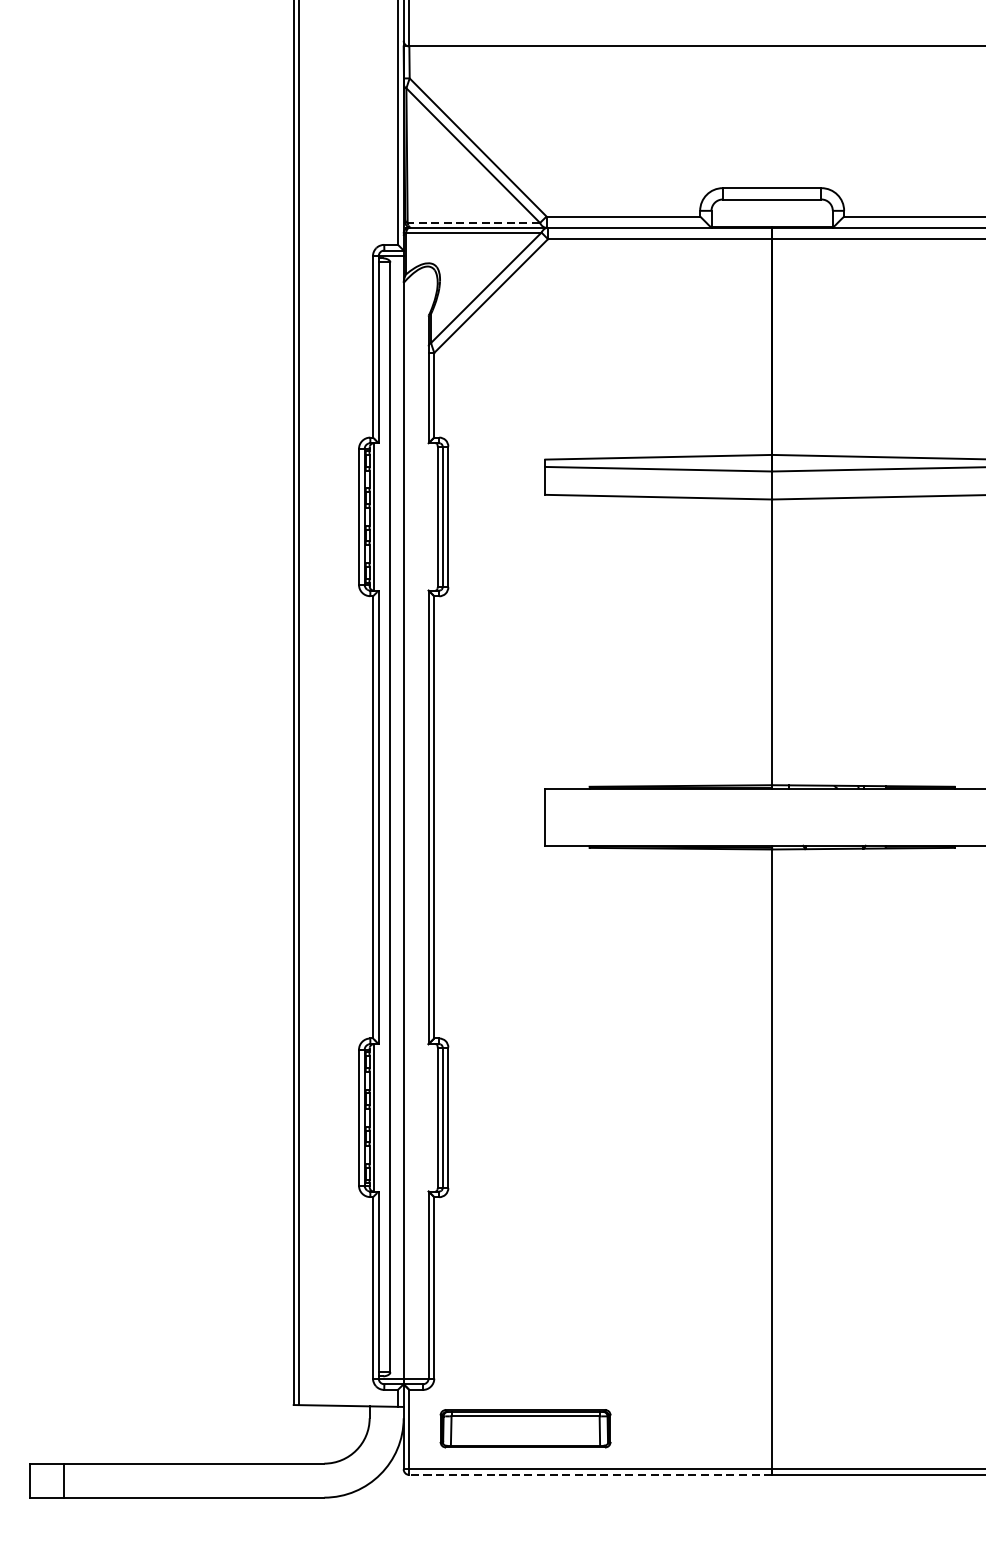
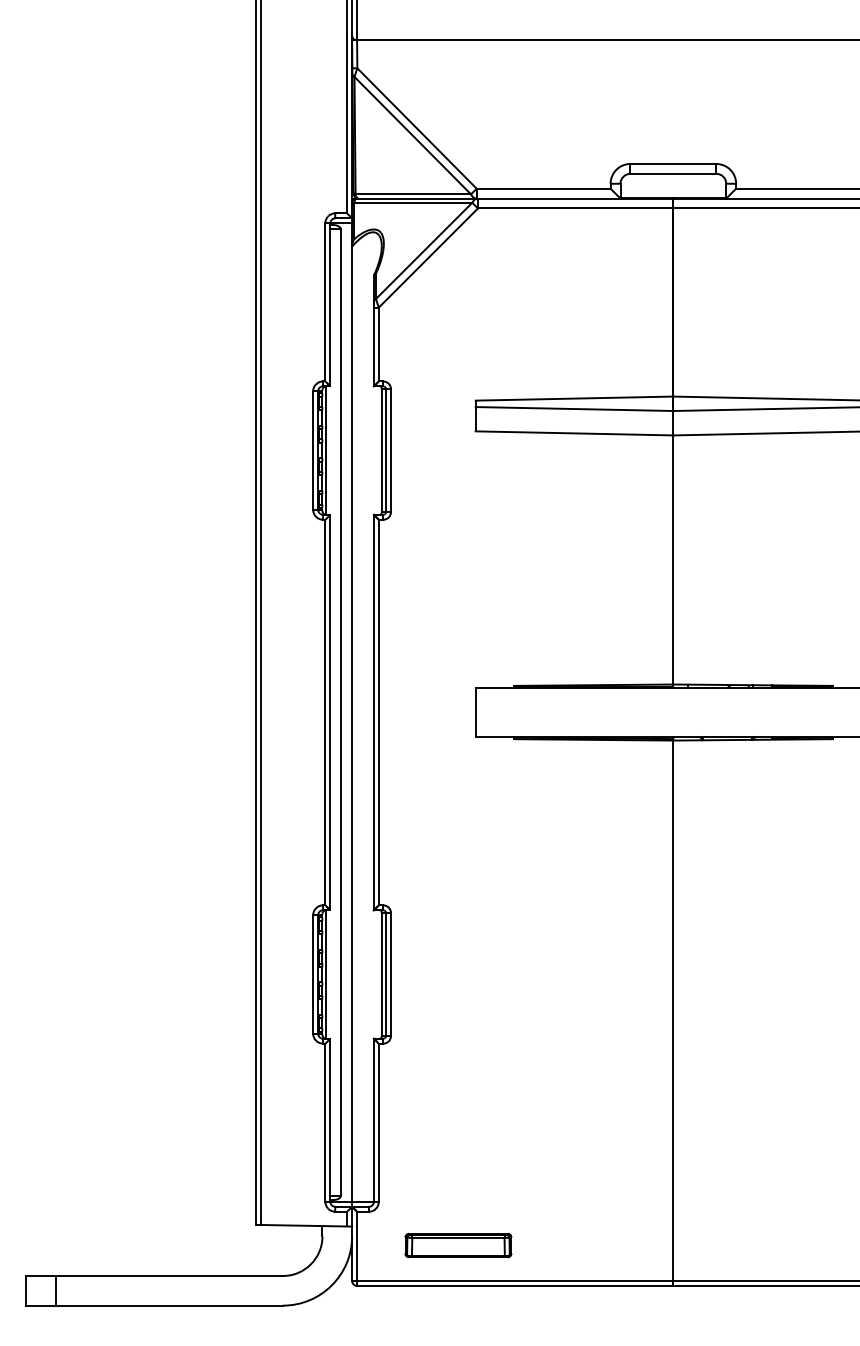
line: (474, 223) -> (413, 194), dashed -> solid
part: (525, 1428) -> (458, 1245), size x0.71
line: (589, 1474) -> (514, 1285), dashed -> solid

